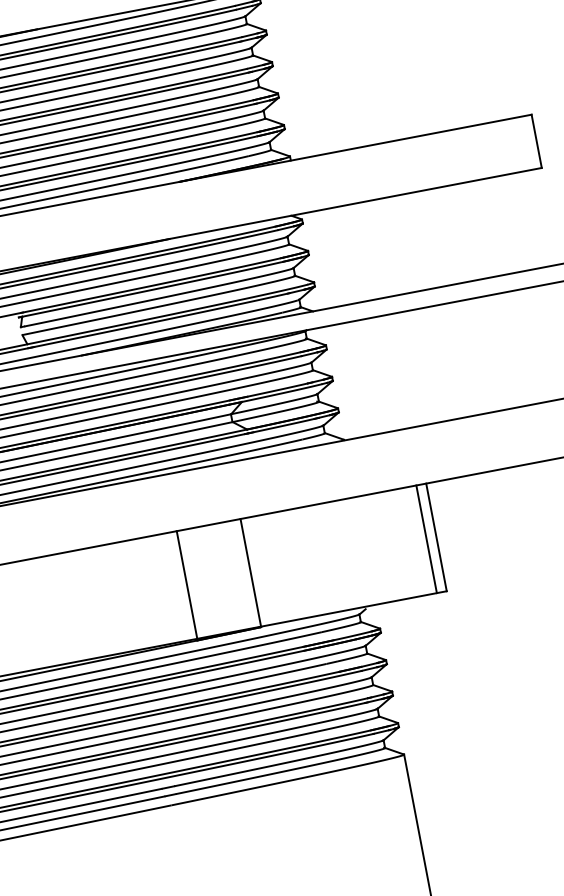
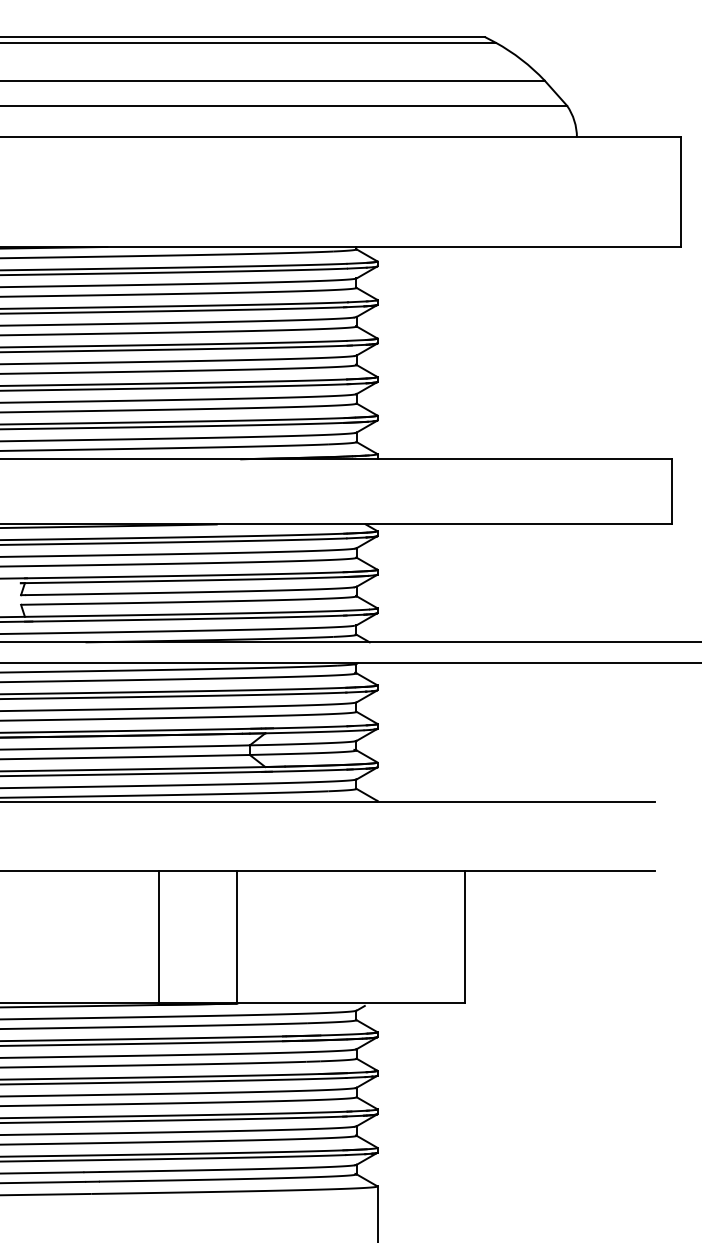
line: (426, 539) -> (452, 937), removed

